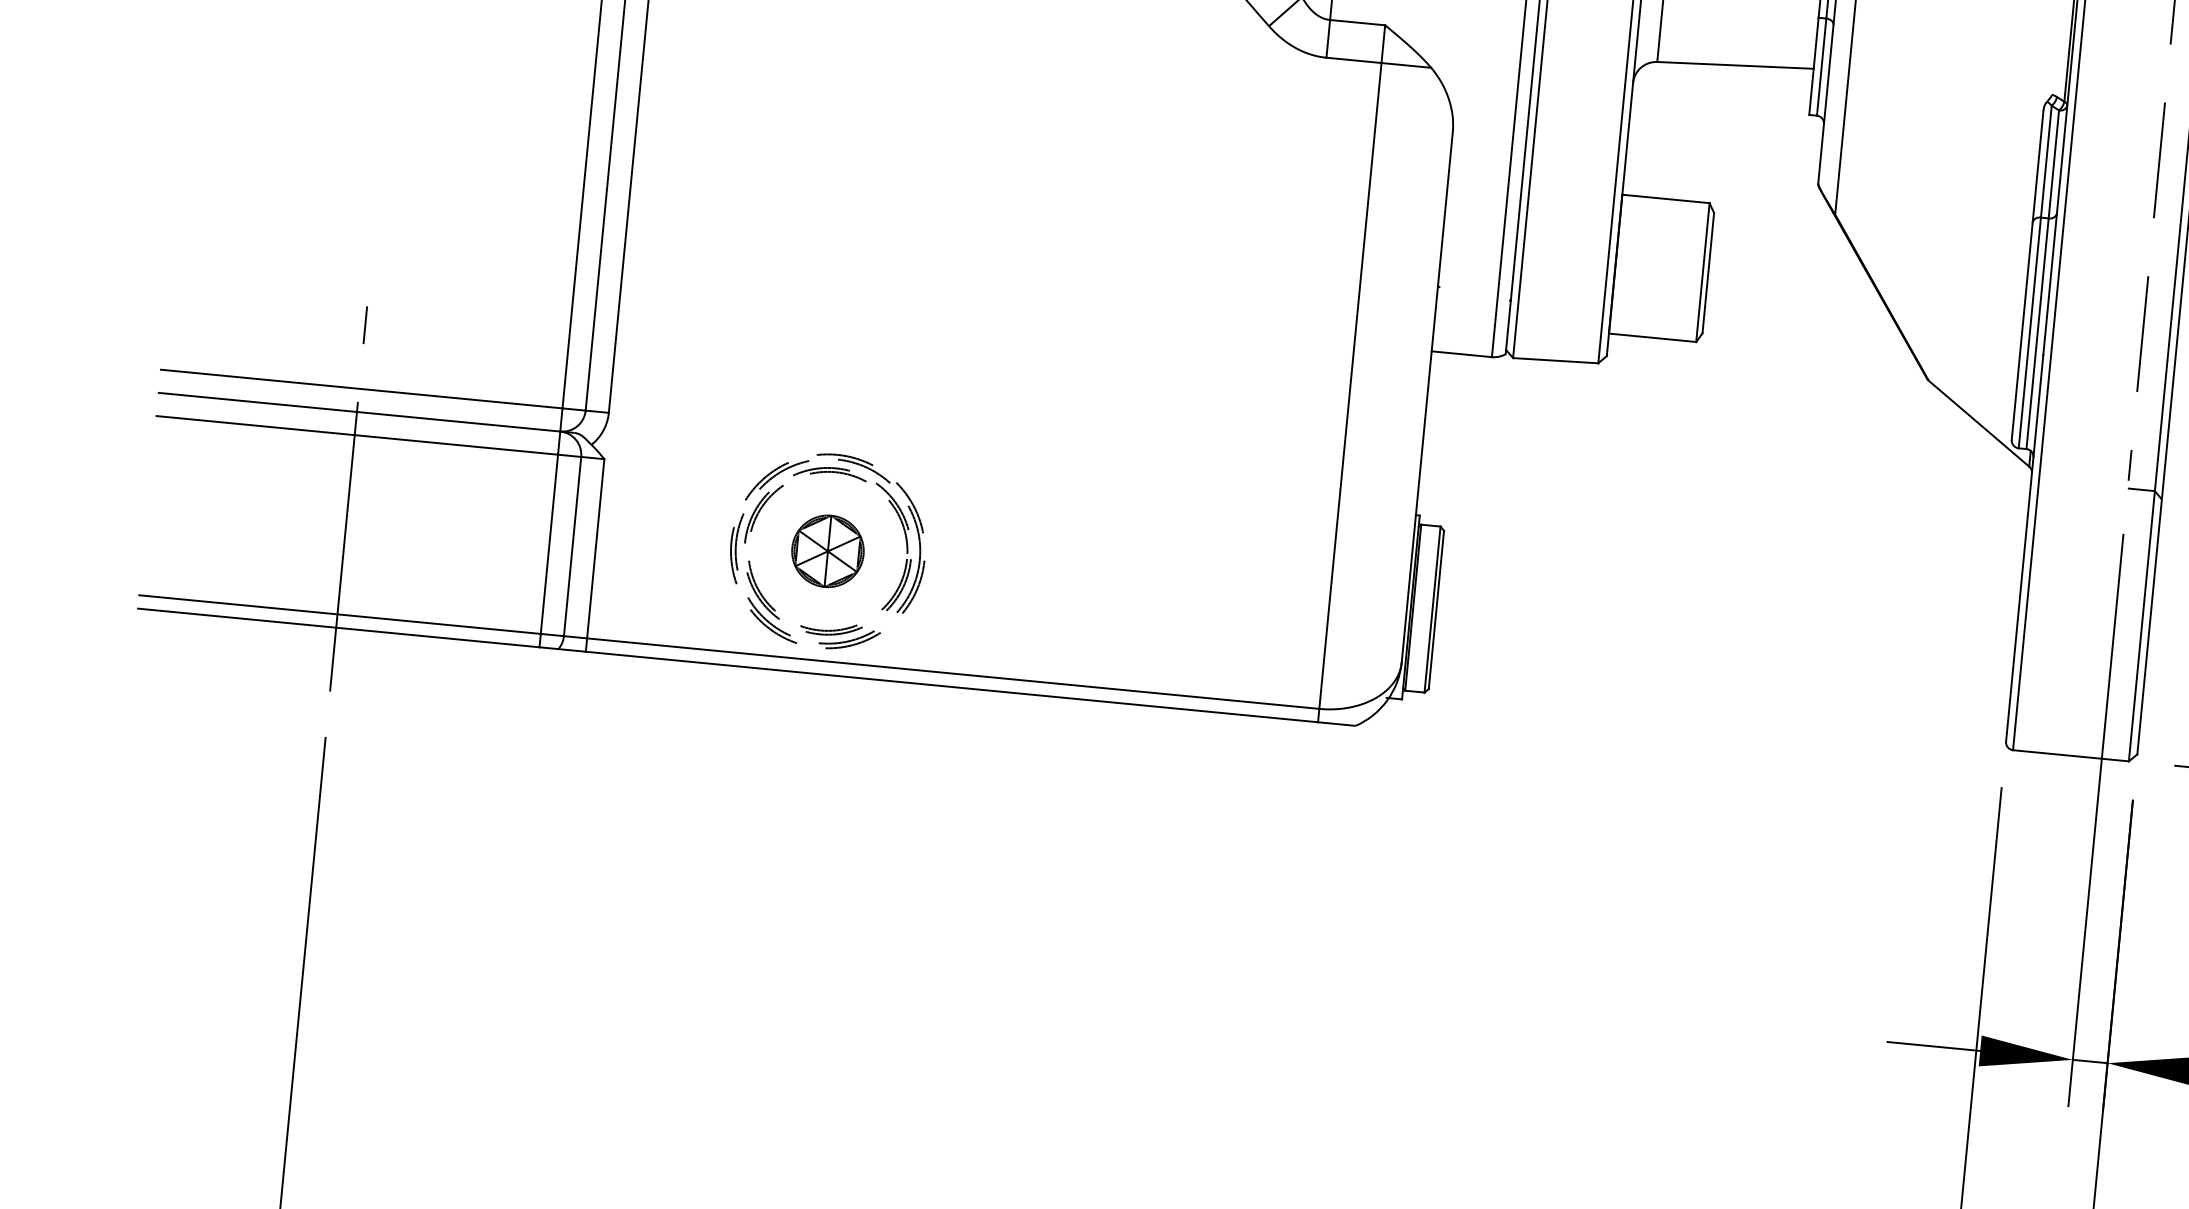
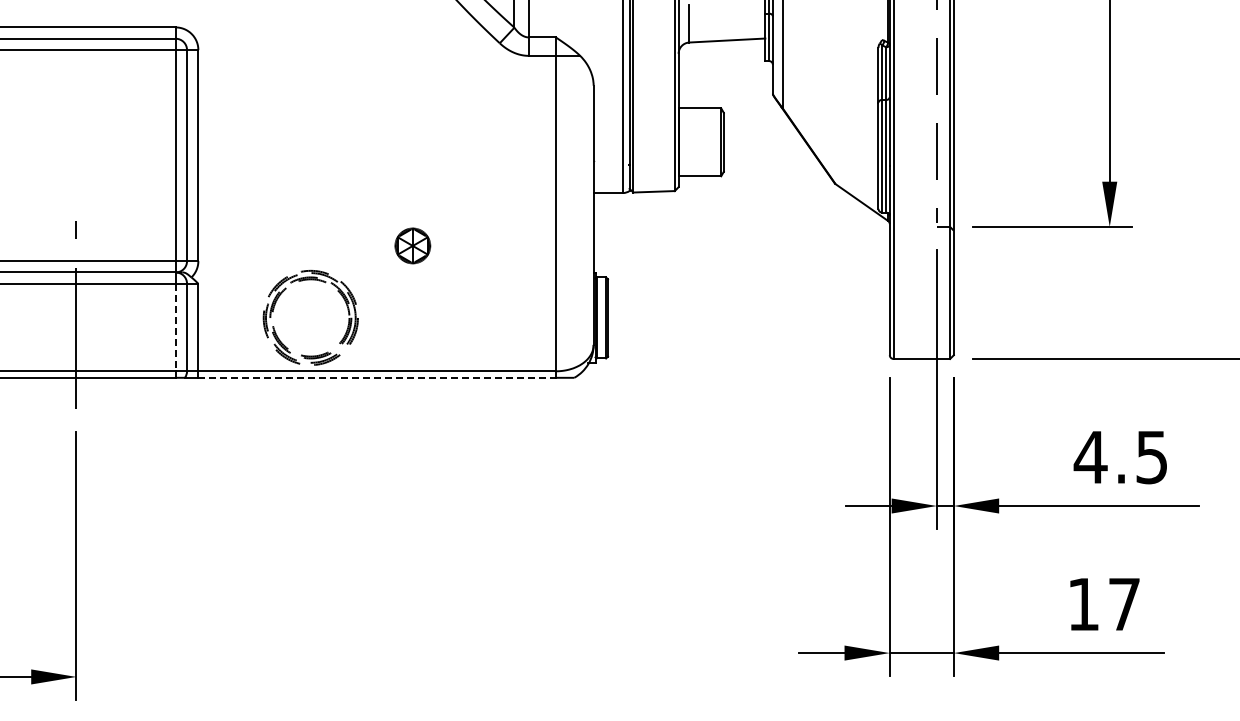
line: (548, 544) -> (175, 327), solid -> dashed
part: (827, 550) -> (412, 245), moved
line: (952, 686) -> (377, 377), solid -> dashed

